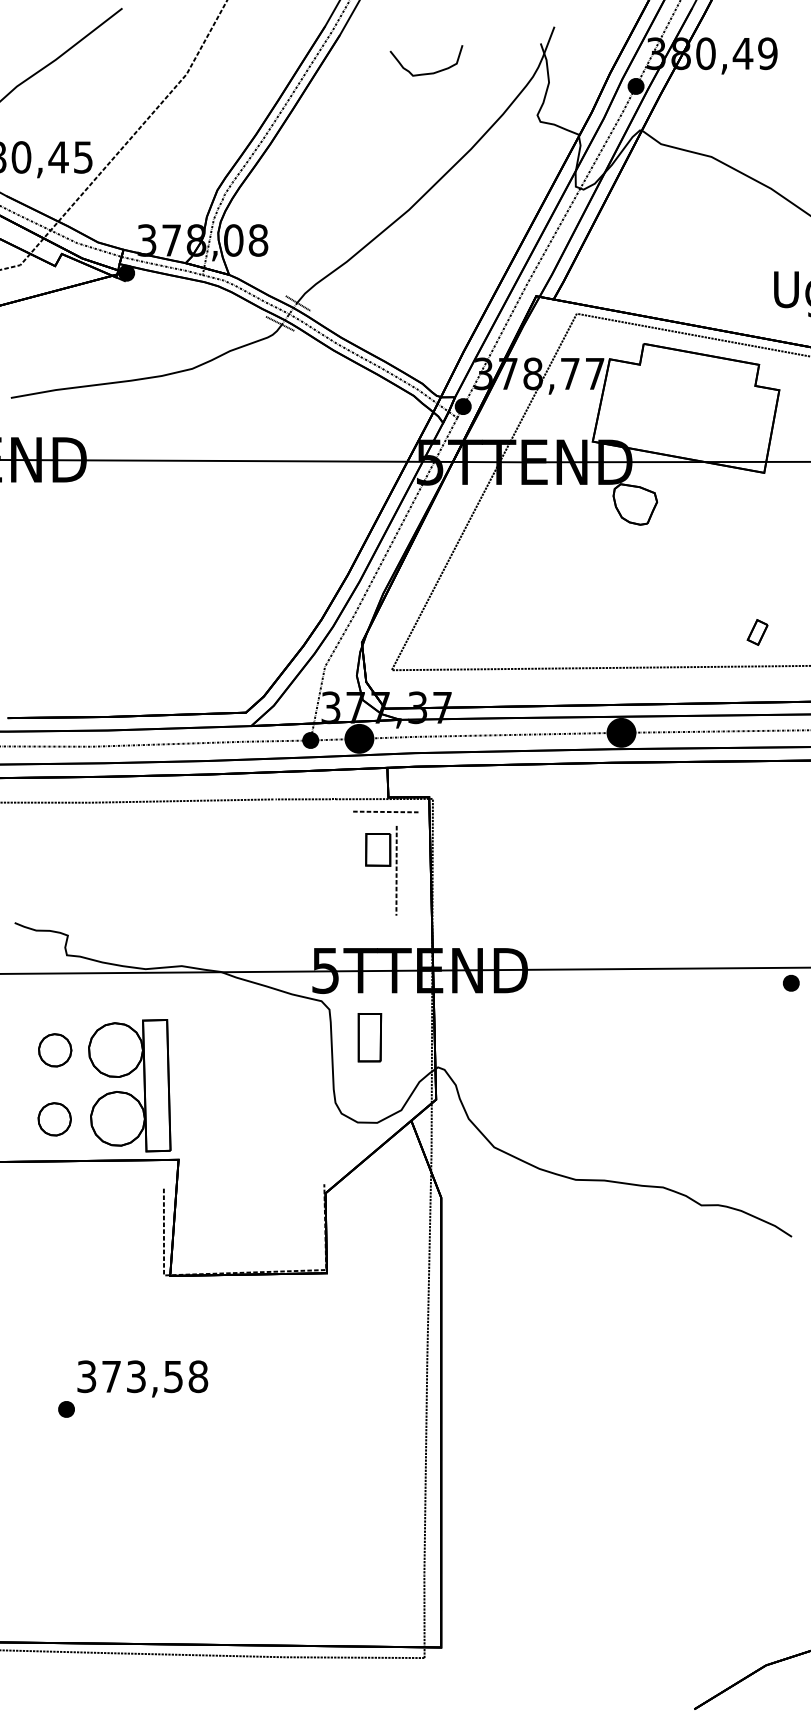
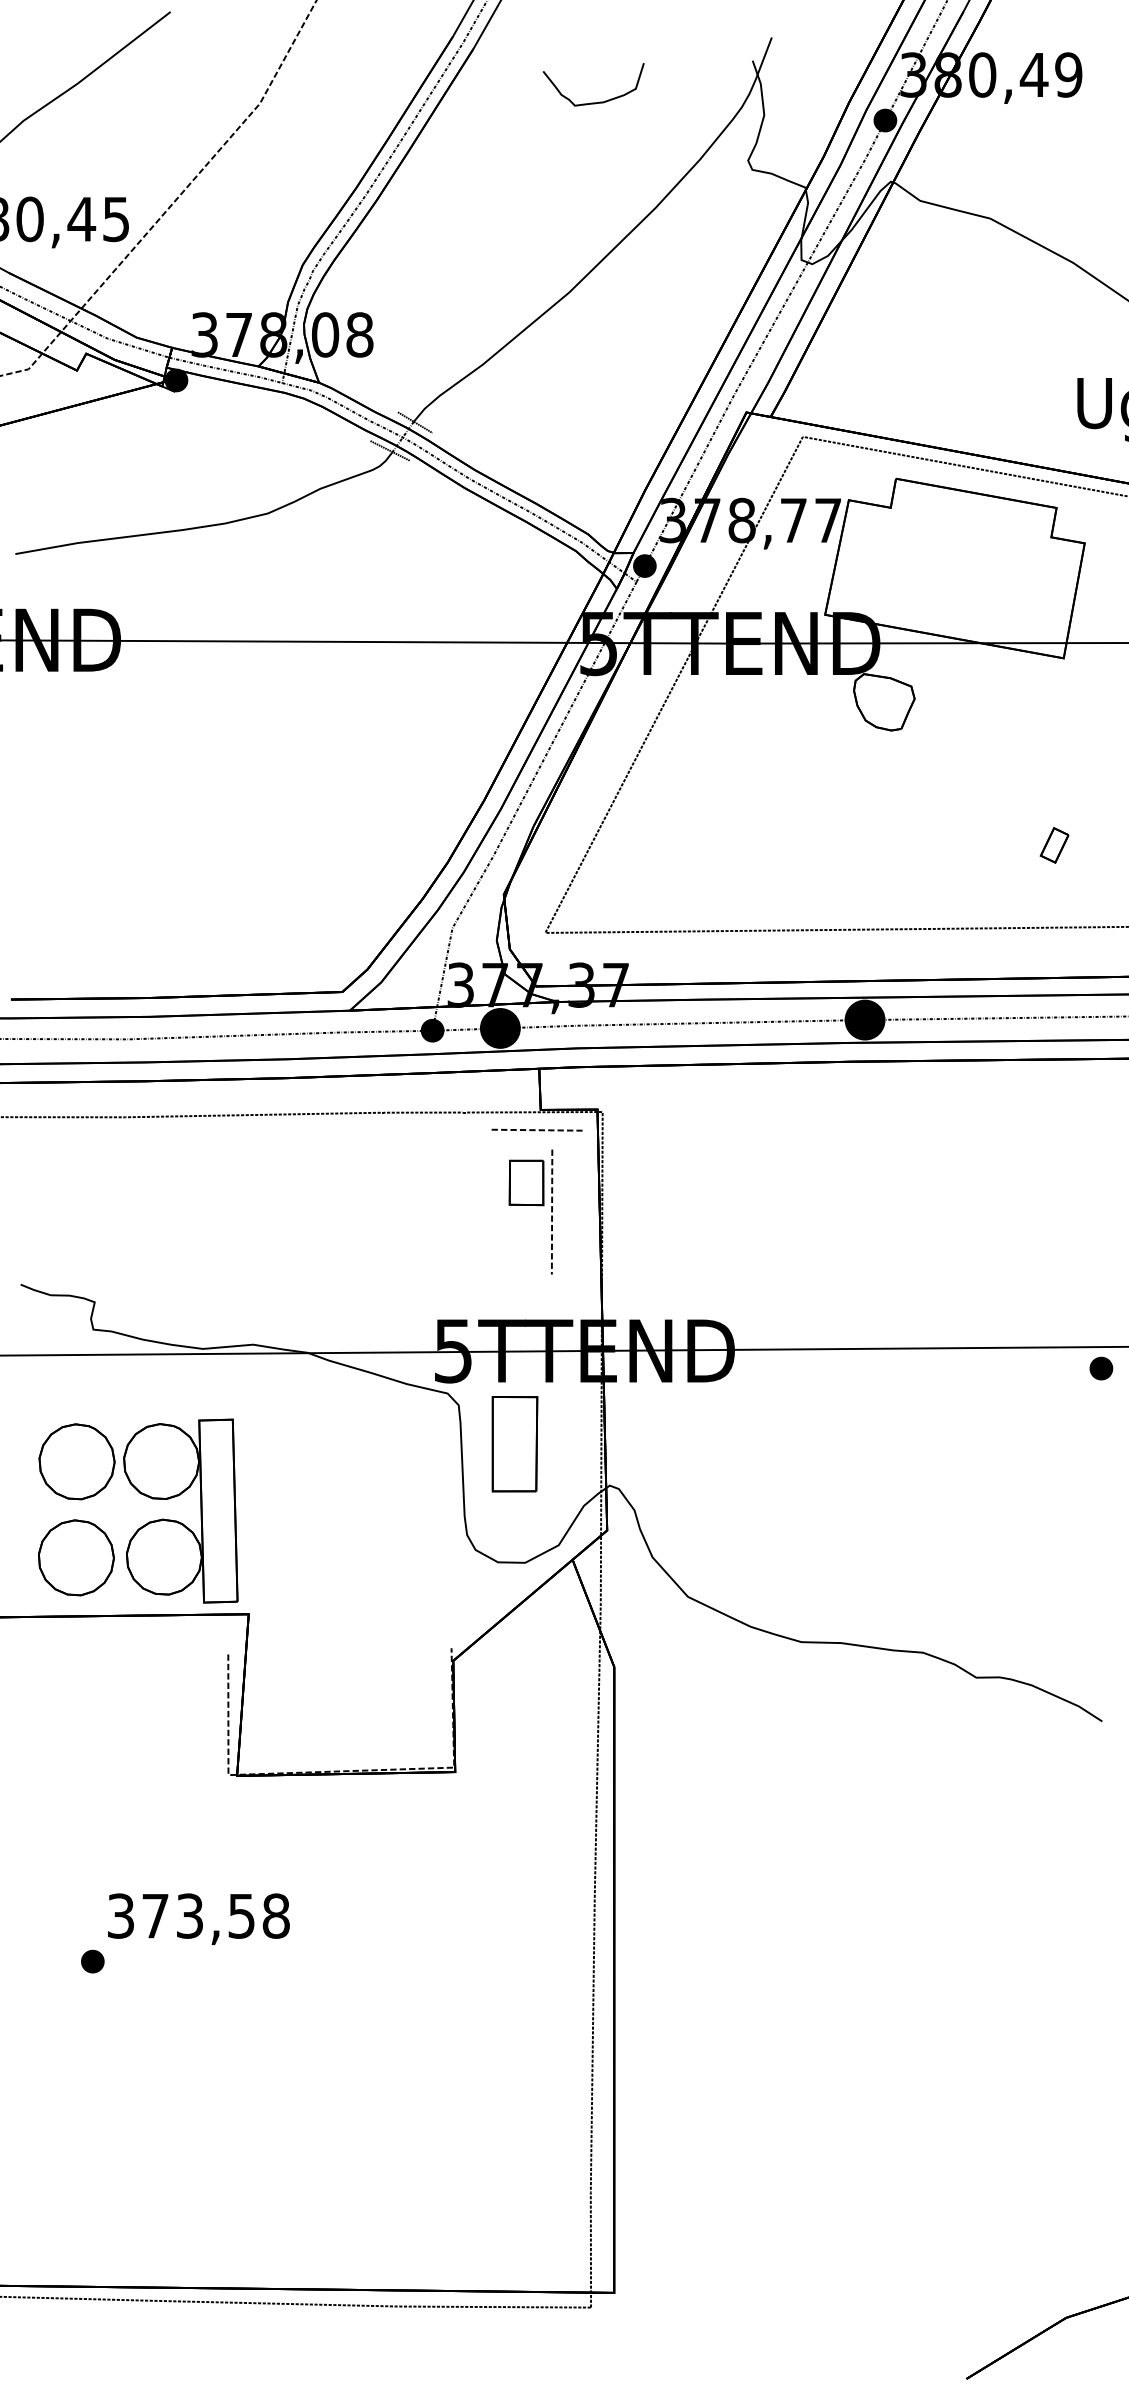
part: (757, 632) -> (1054, 845), moved
part: (369, 1037) -> (514, 1444), size x1.43
part: (54, 1050) -> (76, 1461), size x1.67
part: (54, 1119) -> (76, 1557), size x1.67

